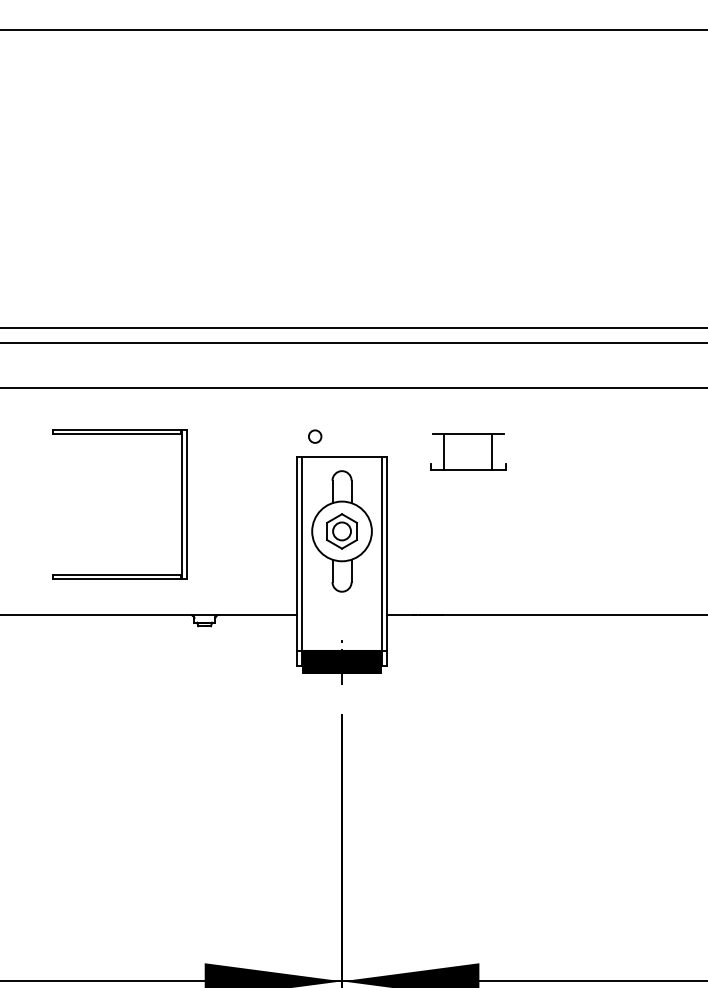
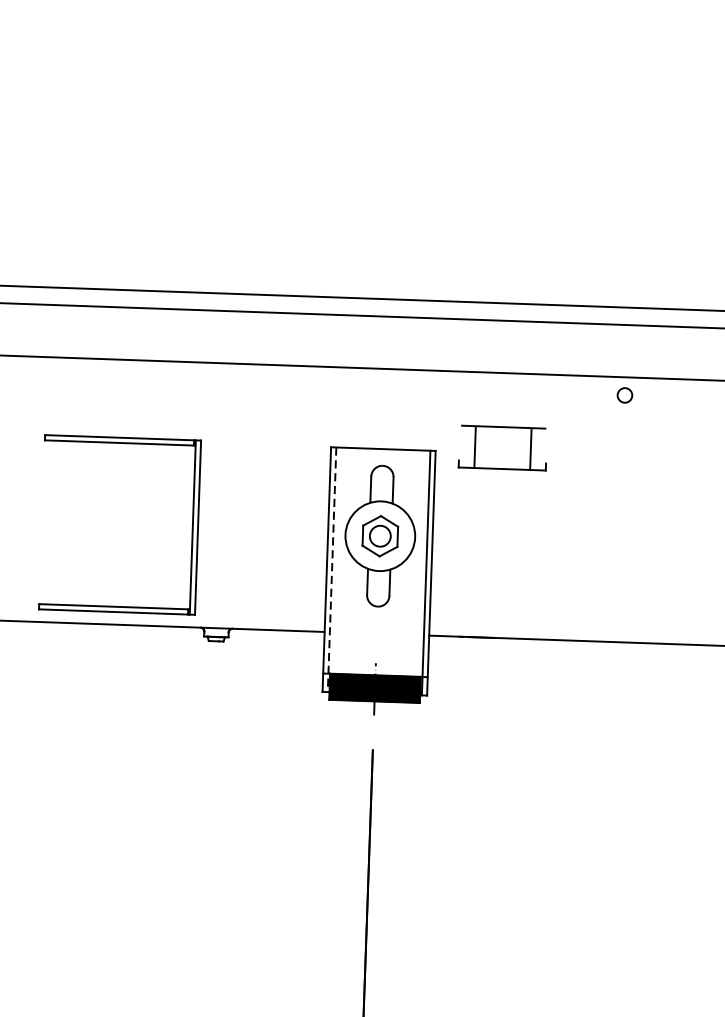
circle: (315, 436) -> (625, 395), moved
part: (468, 451) -> (503, 447), moved
part: (181, 504) -> (191, 527), moved
line: (301, 561) -> (331, 569), solid -> dashed

